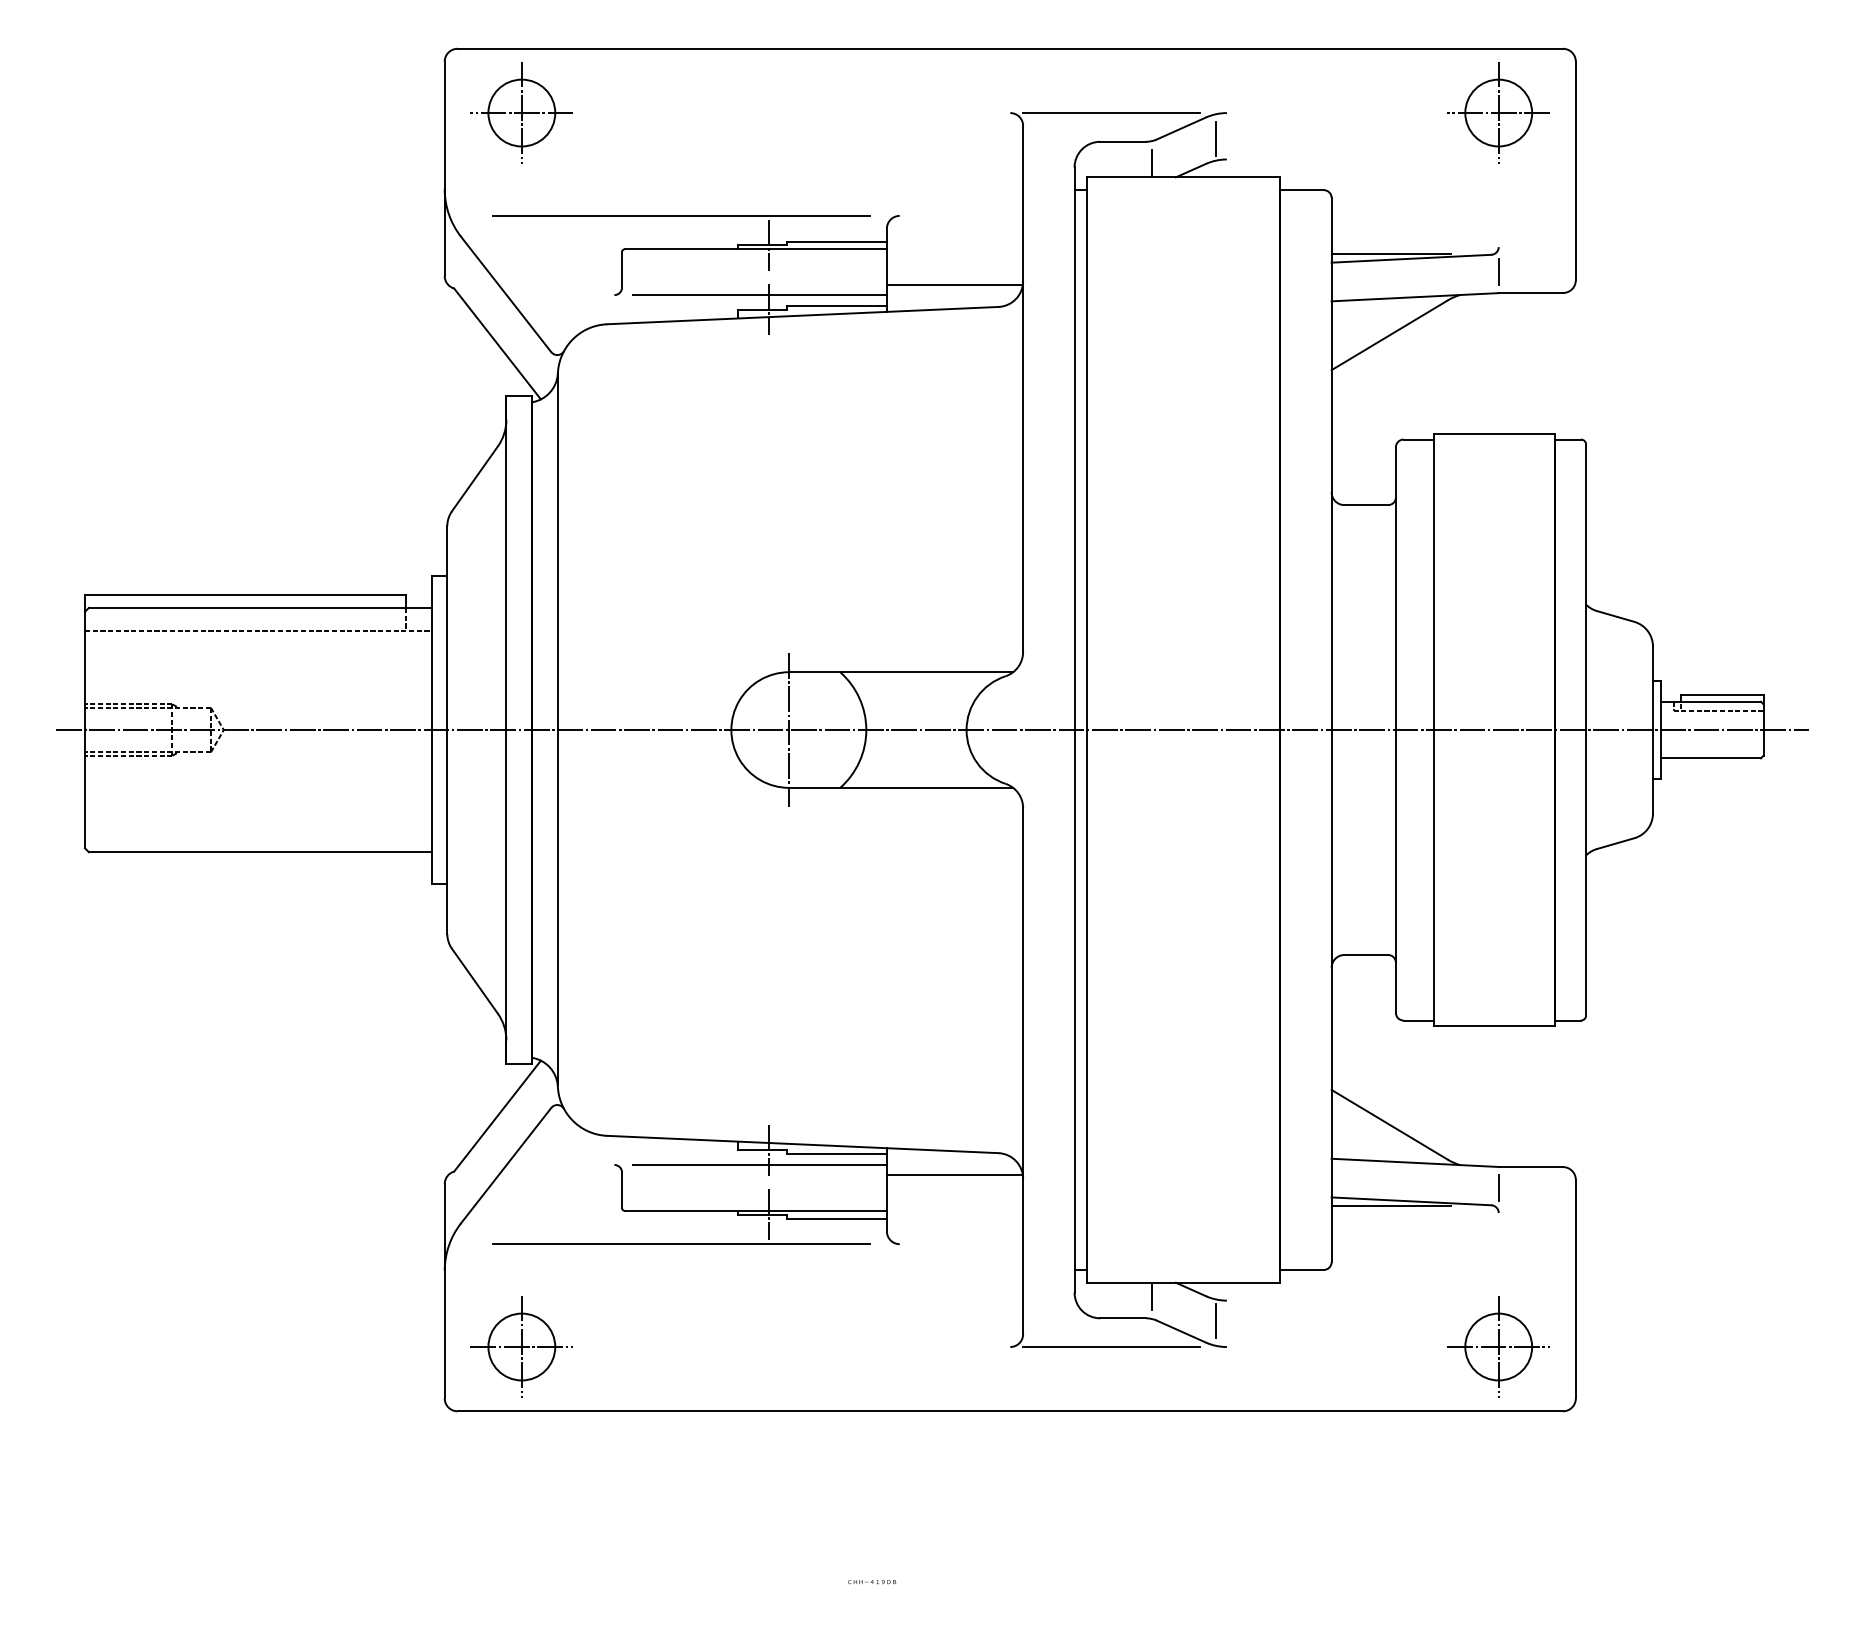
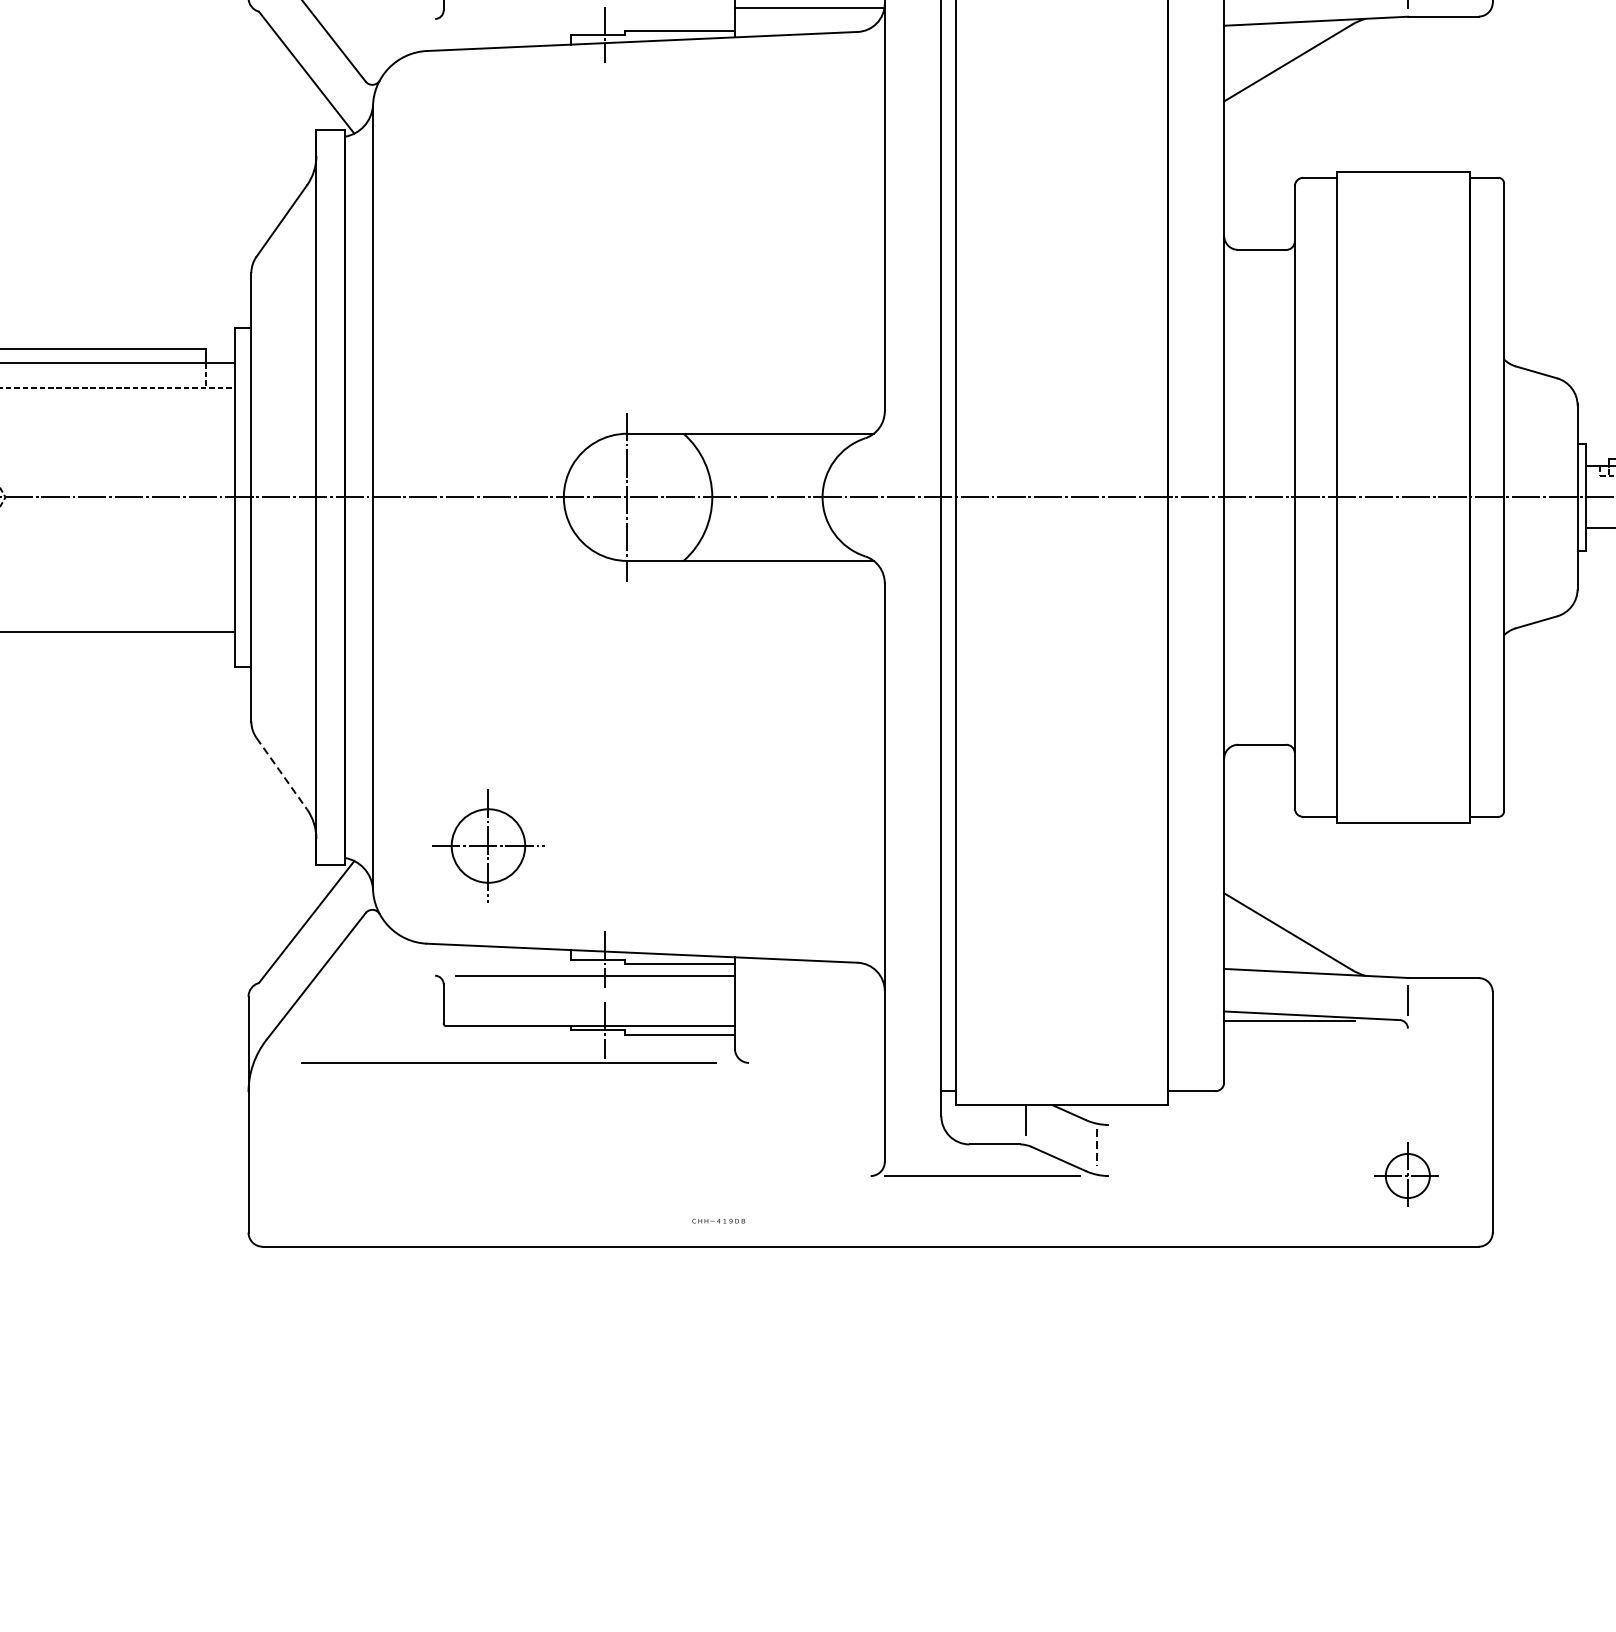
line: (759, 295) -> (594, 19), removed
line: (474, 981) -> (281, 773), solid -> dashed
line: (954, 1174) -> (809, 986), removed
line: (1215, 1321) -> (1096, 1147), solid -> dashed
part: (521, 1346) -> (488, 845), moved
part: (1498, 1346) -> (1407, 1175), size x0.6
text: (872, 1582) -> (719, 1221), moved

